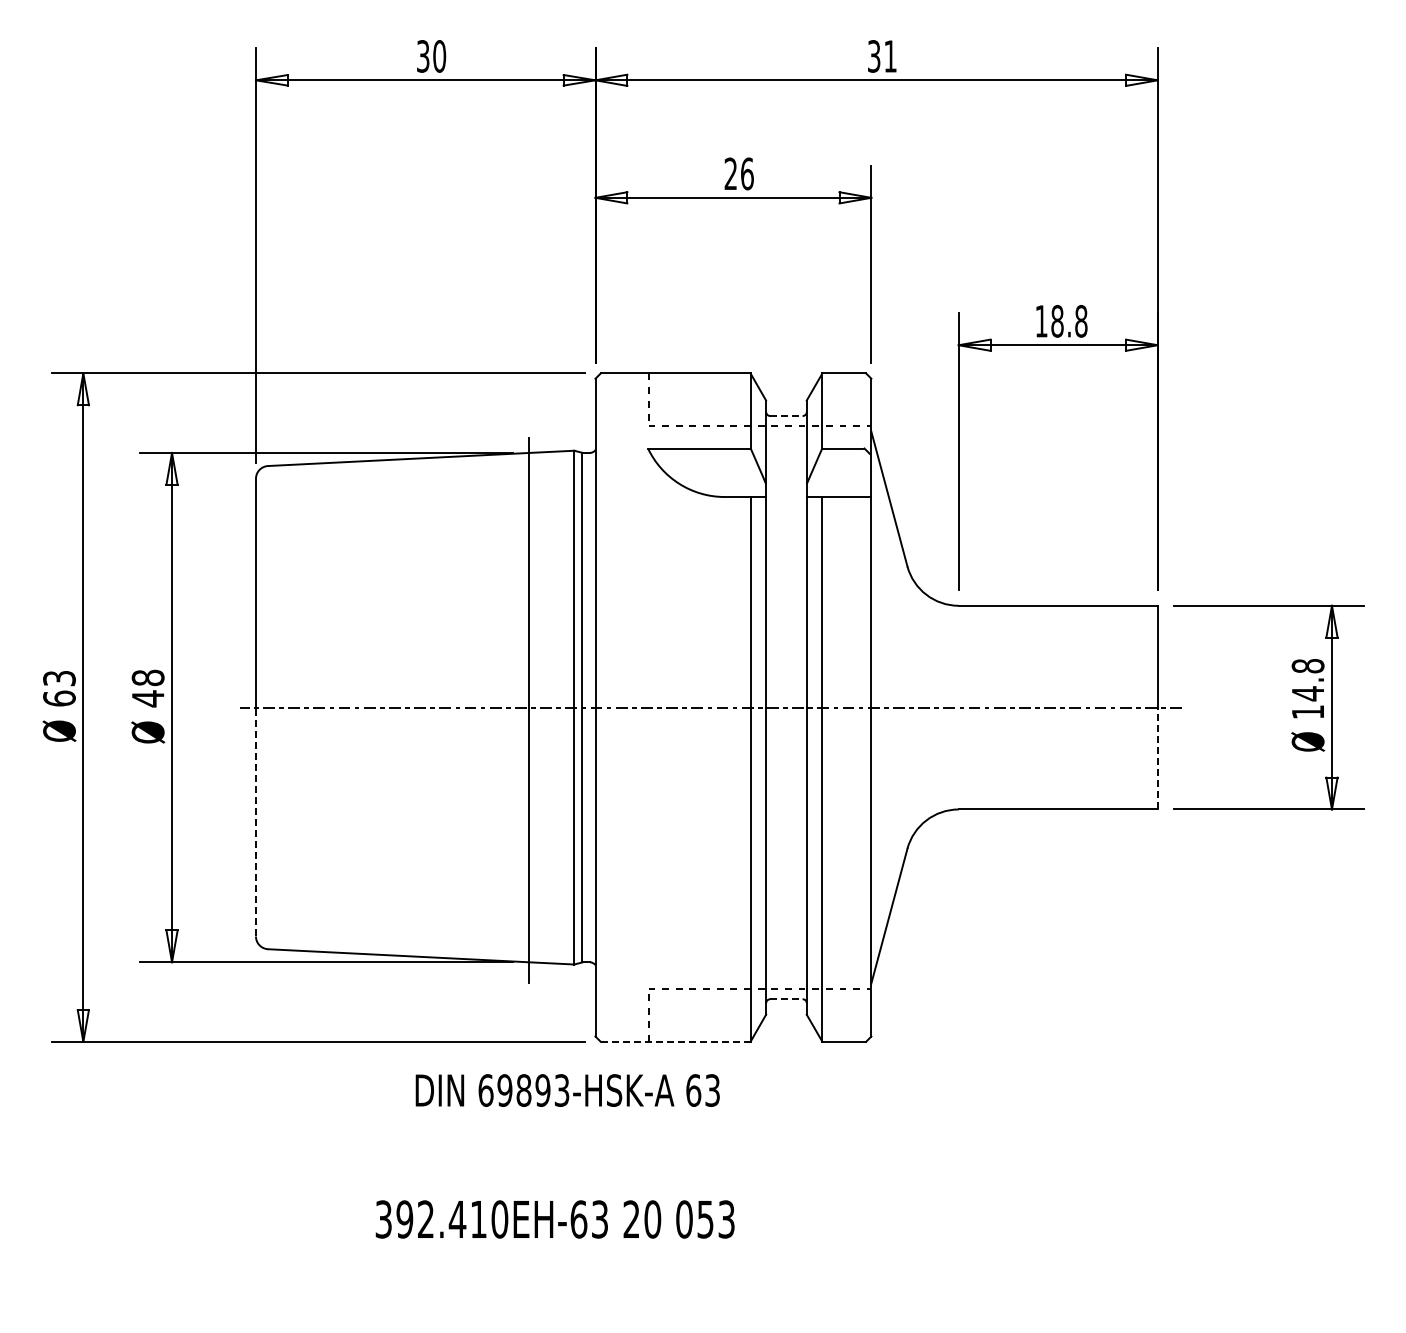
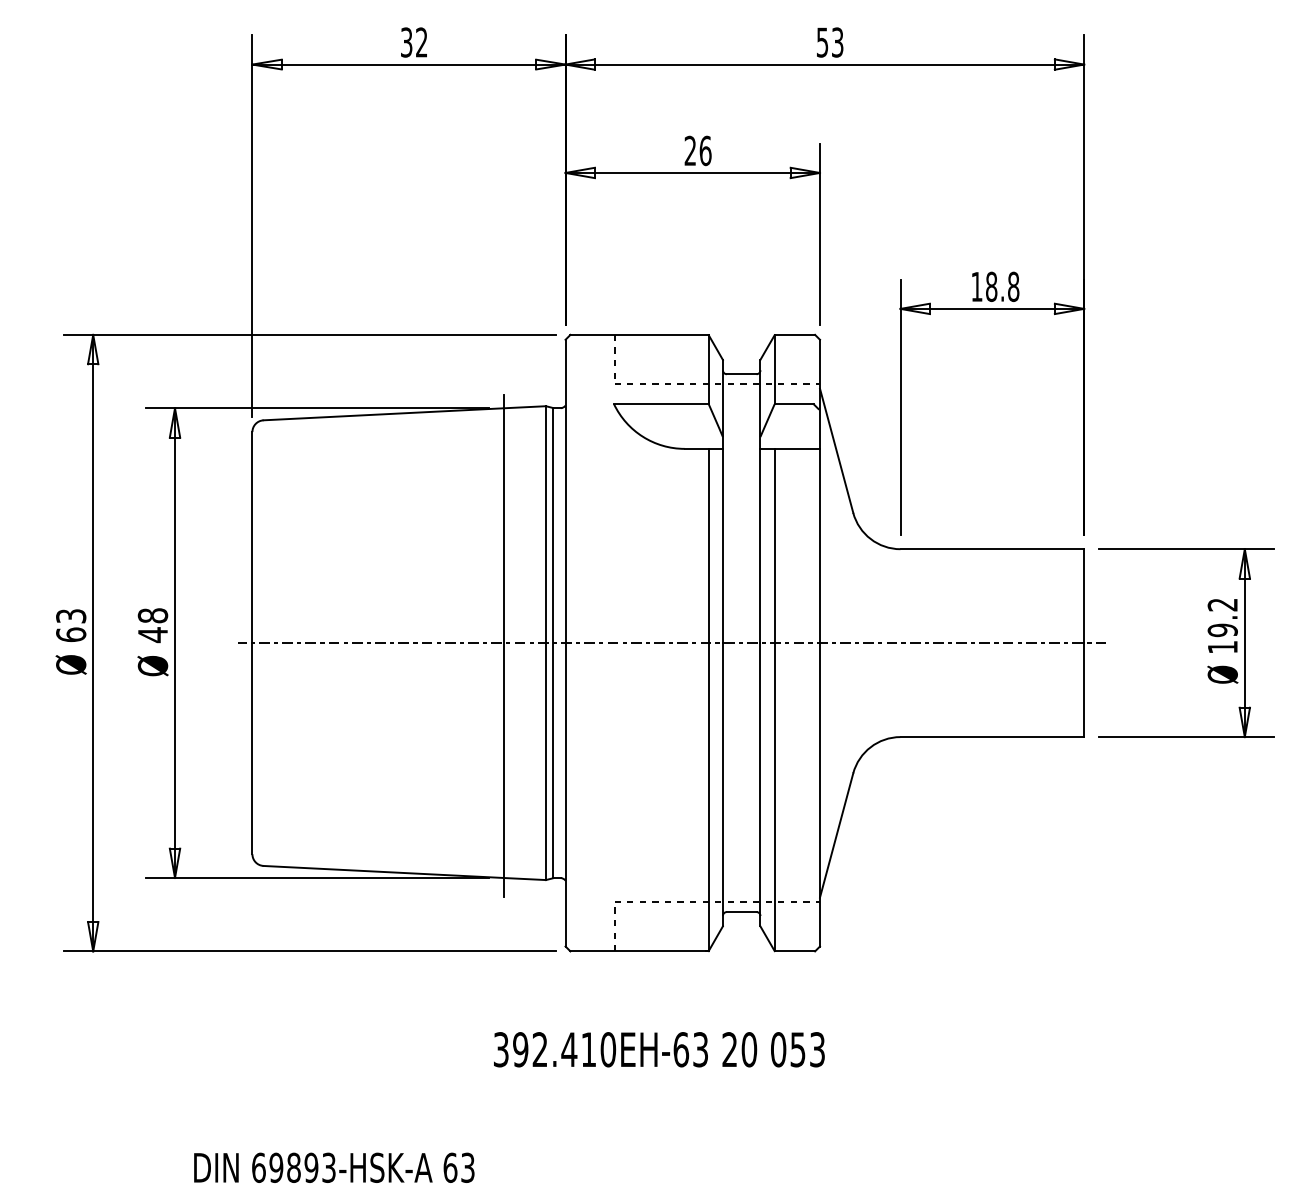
text: (439, 56) -> (421, 42), 30 -> 32
text: (882, 56) -> (830, 42), 31 -> 53
line: (786, 416) -> (741, 374), dashed -> solid
text: (1307, 680) -> (1222, 618), 14.8 -> 19.2
line: (1157, 758) -> (1083, 690), dashed -> solid
line: (255, 821) -> (251, 748), dashed -> solid
line: (786, 999) -> (741, 912), dashed -> solid
line: (675, 1041) -> (639, 951), dashed -> solid
text: (567, 1090) -> (334, 1167), moved
text: (554, 1219) -> (658, 1049), moved

